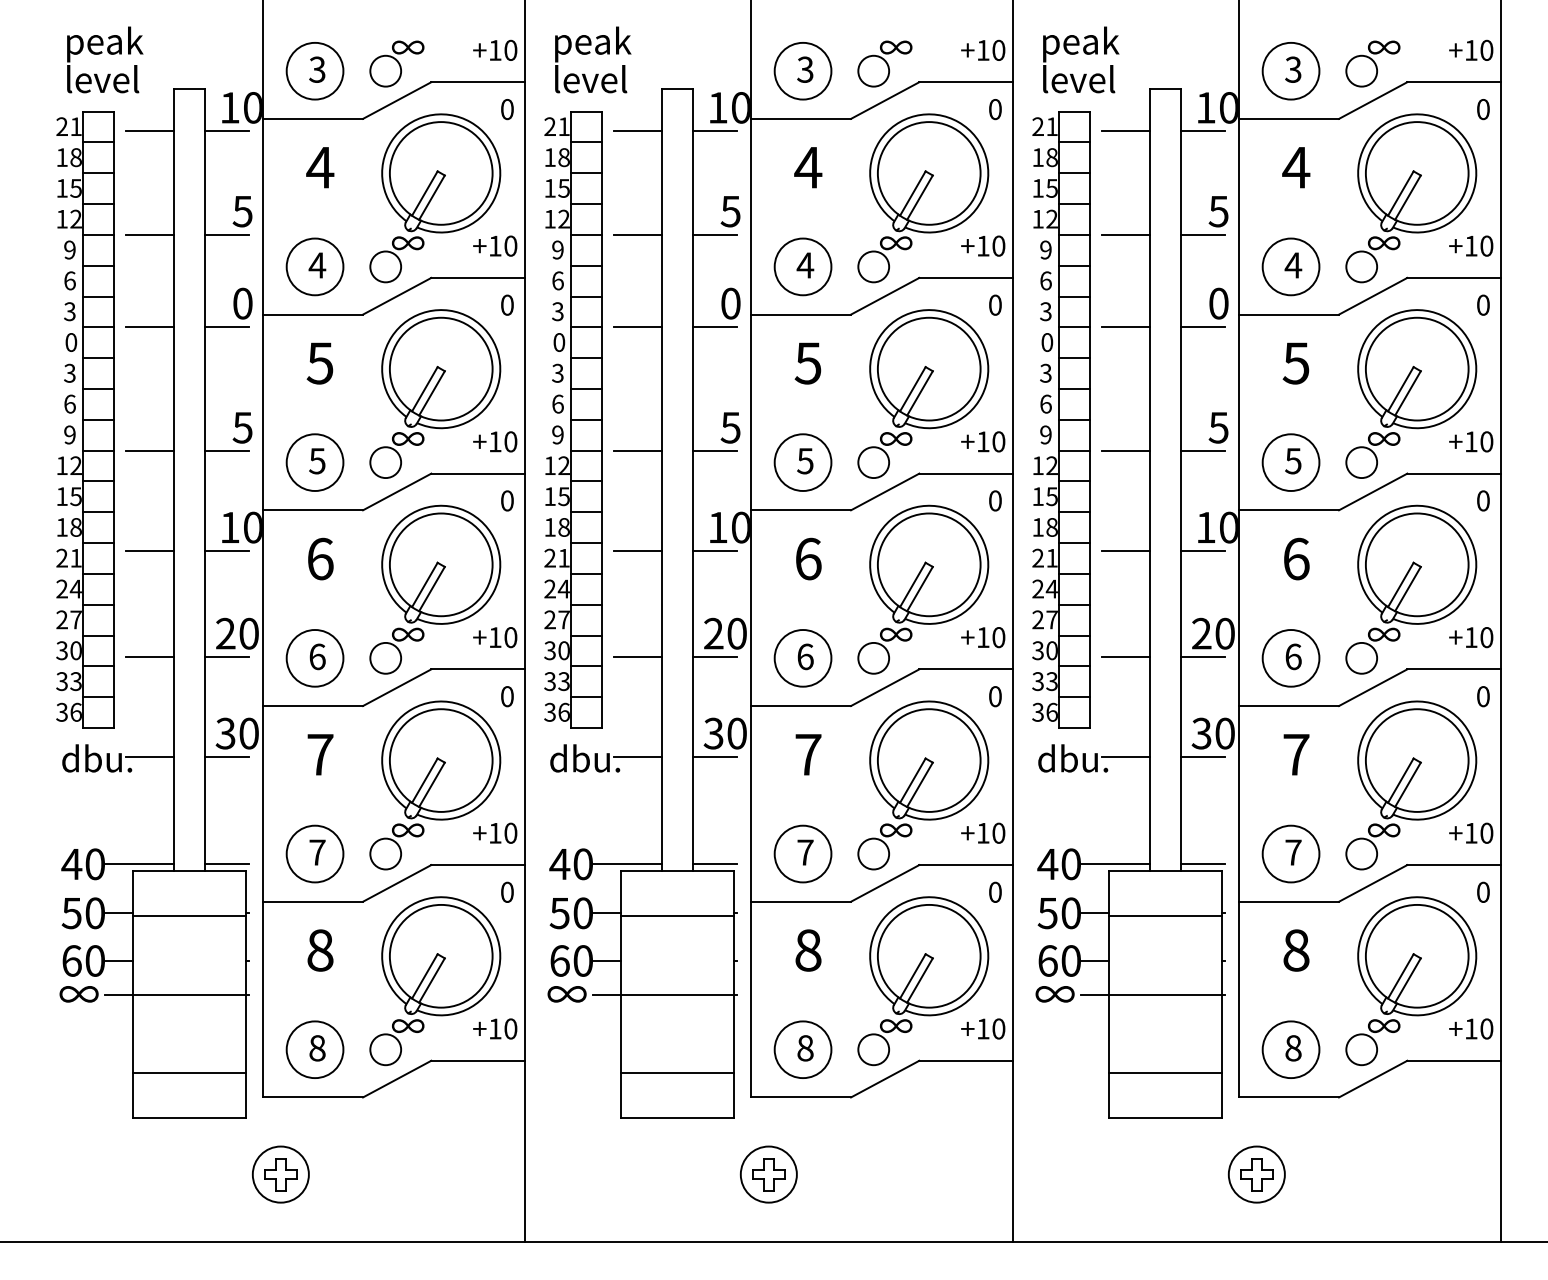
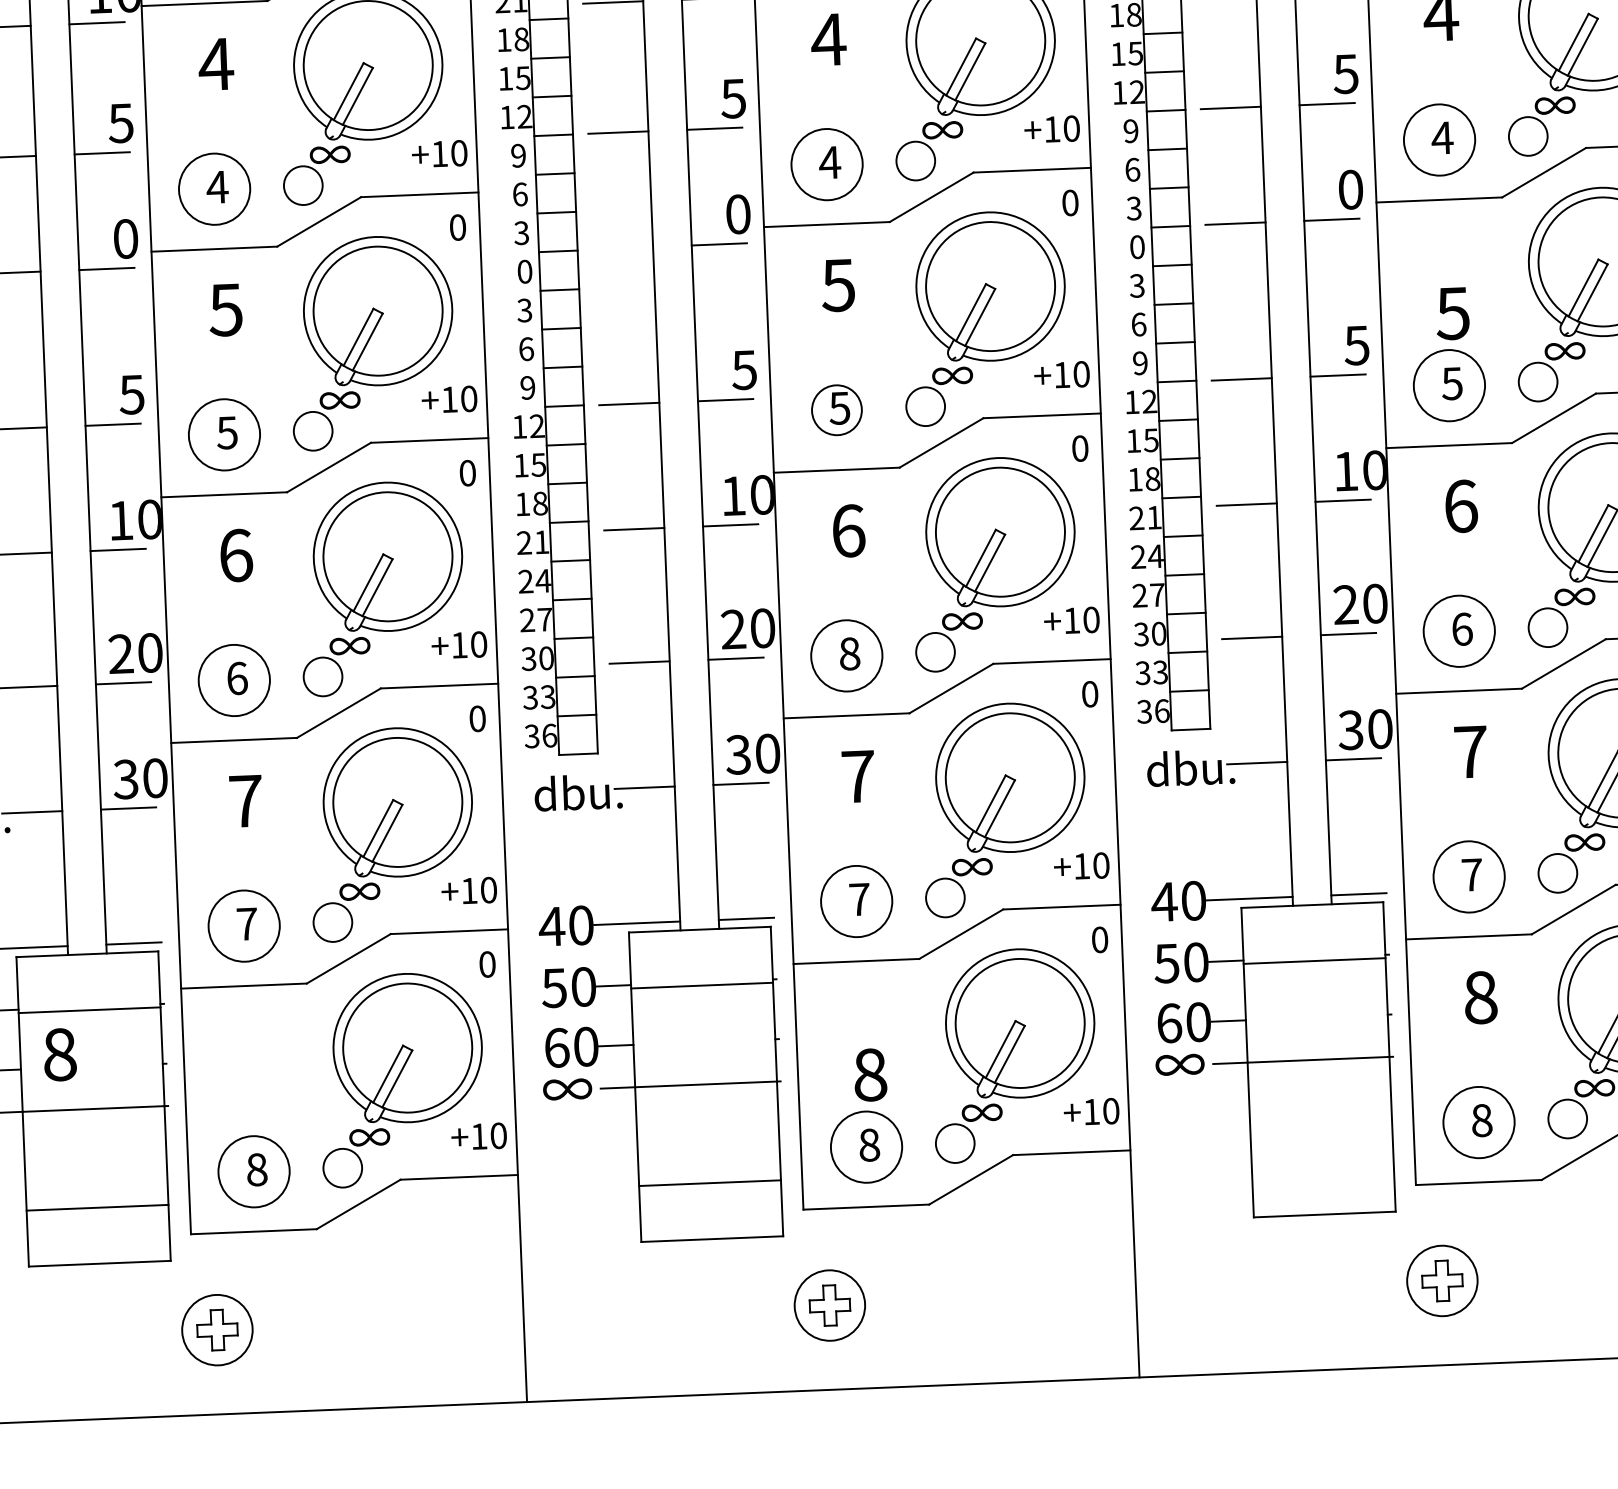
line: (638, 326) -> (623, 247), removed
text: (1295, 363) -> (1452, 313), moved
circle: (802, 462) -> (836, 410), size x0.7
text: (805, 656) -> (849, 653), 6 -> 8
text: (320, 950) -> (60, 1054), moved
text: (808, 950) -> (870, 1075), moved
line: (1164, 1073) -> (1321, 1158), removed

